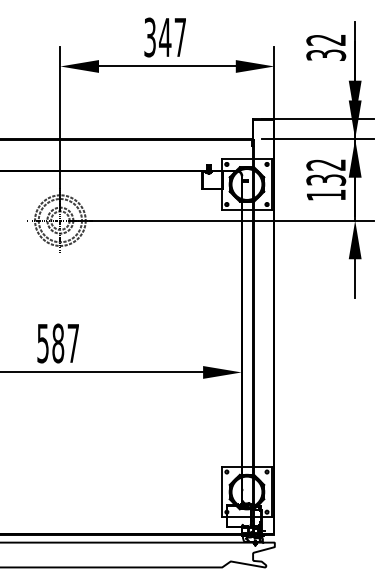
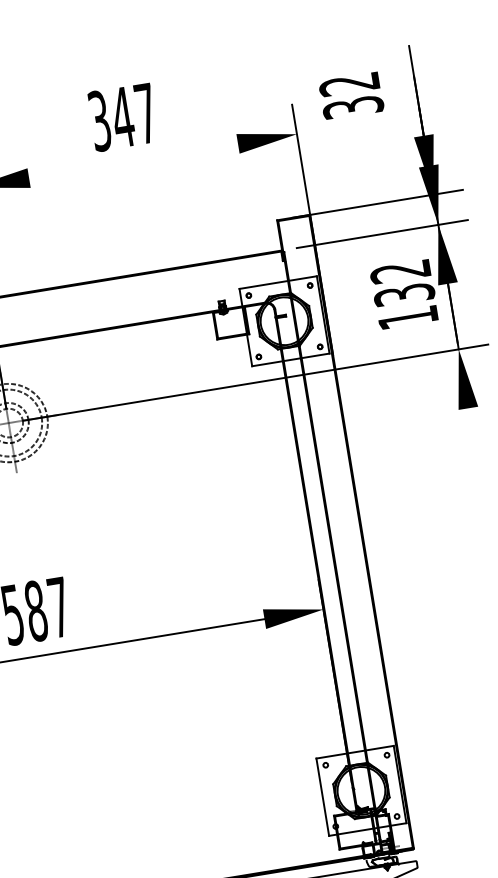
text: (326, 47) -> (351, 95), moved
line: (167, 66) -> (133, 160), removed
line: (355, 278) -> (473, 437), removed

